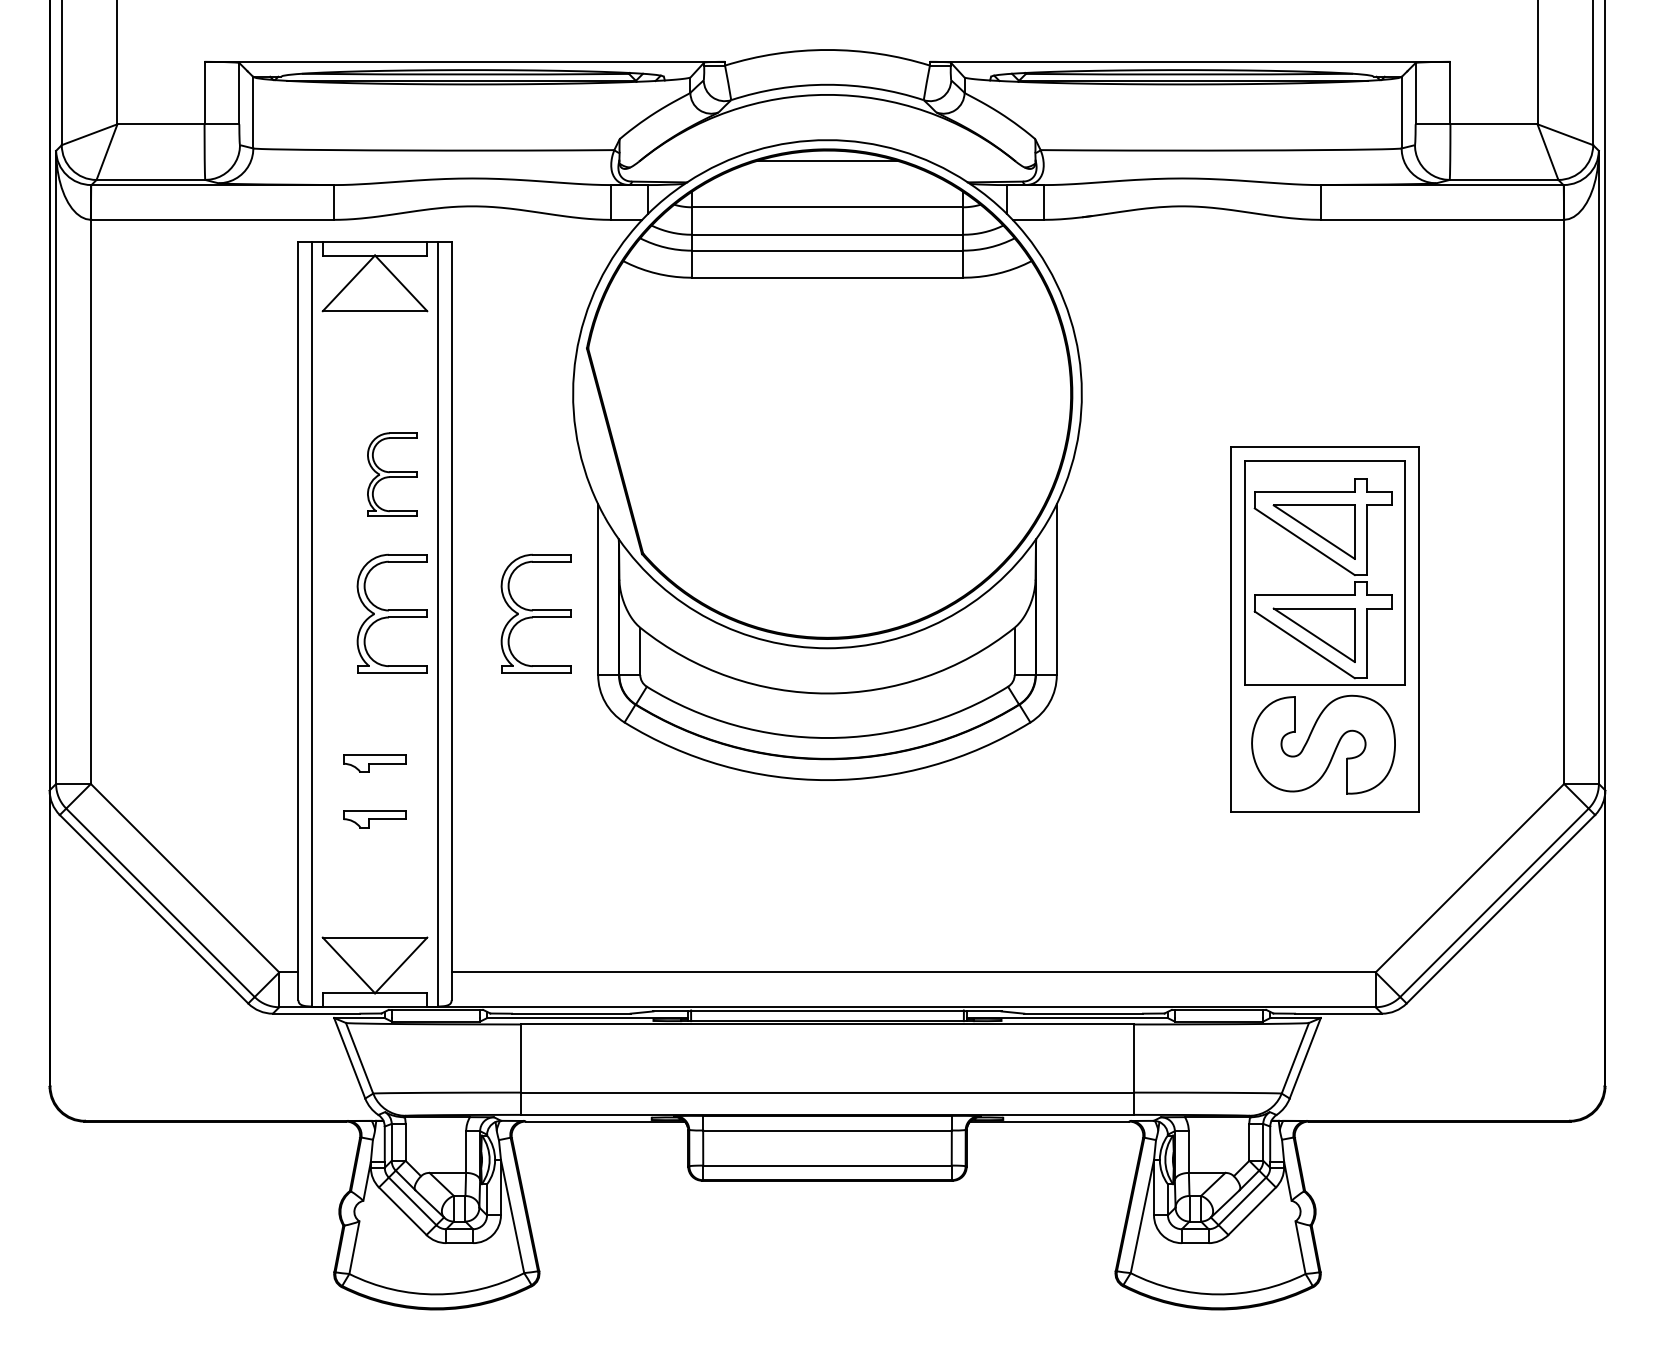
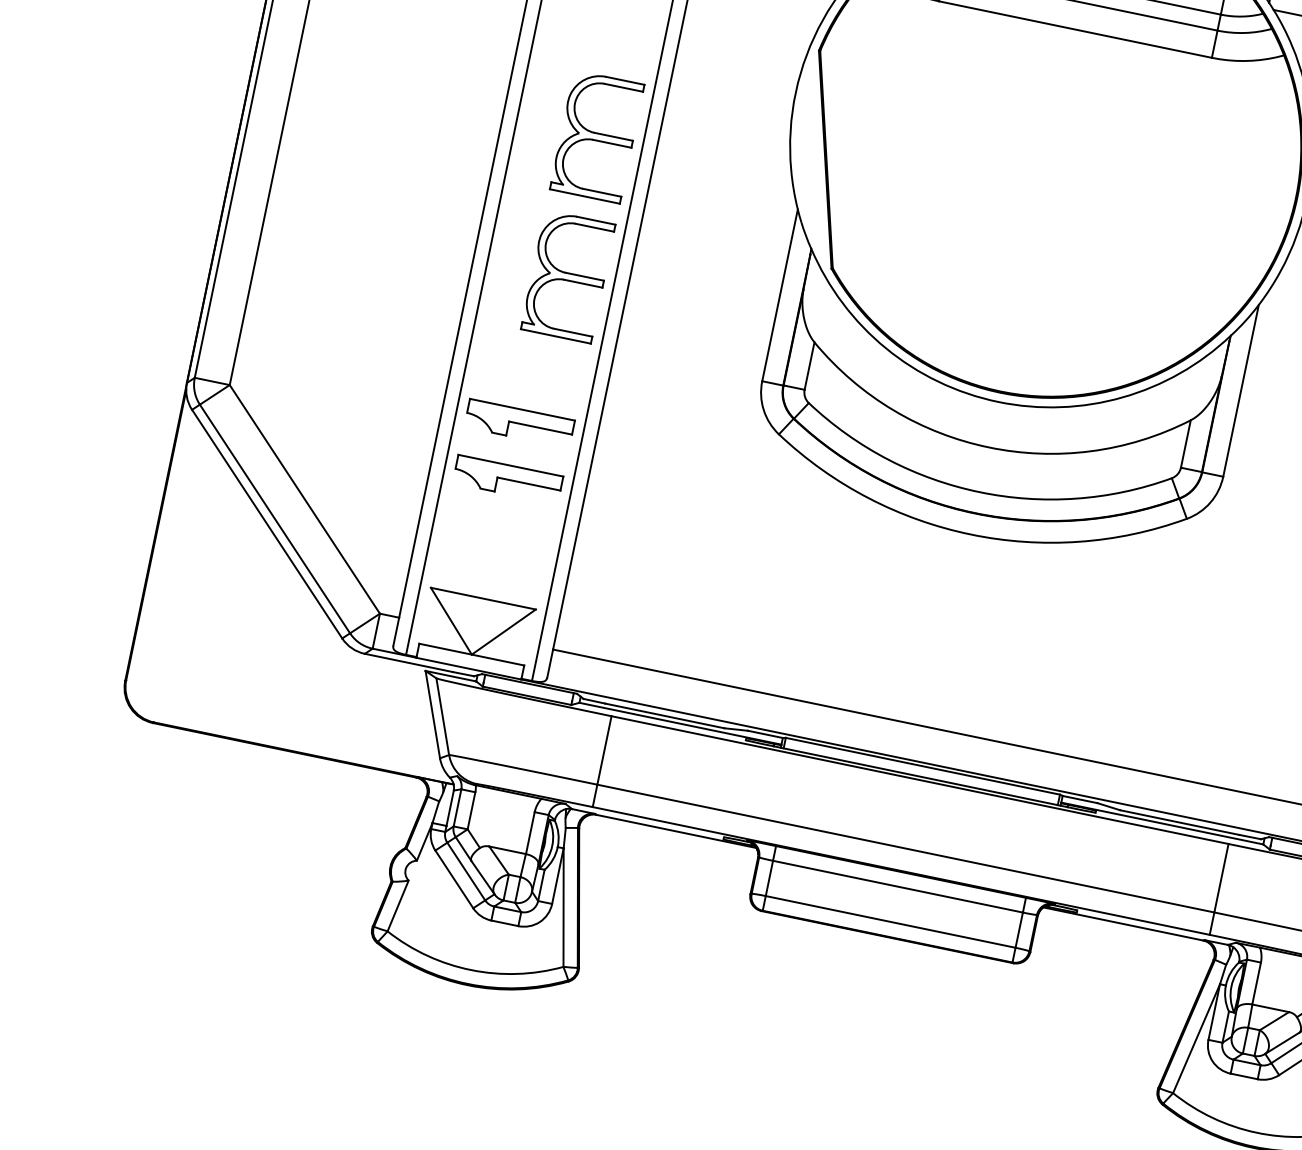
part: (391, 474) -> (596, 136), size x1.43
part: (535, 613) -> (712, 306), removed
part: (374, 763) -> (519, 423), size x1.67
part: (374, 818) -> (507, 478), size x1.67

